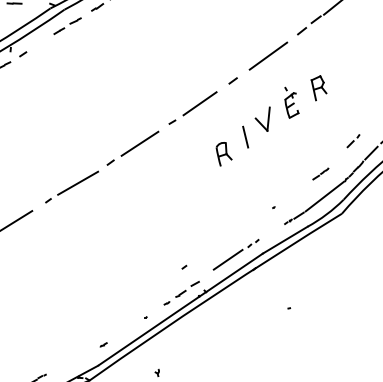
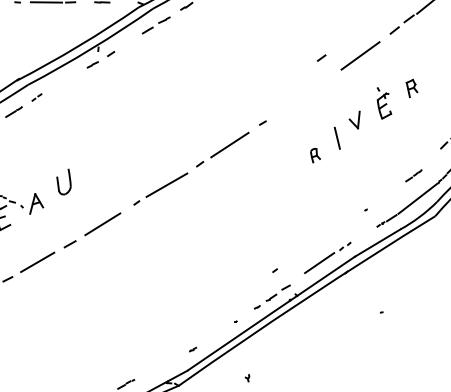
line: (232, 80) -> (321, 57), moved
part: (318, 88) -> (411, 88), size x0.7
line: (199, 103) -> (290, 104), removed
part: (262, 118) -> (354, 119), size x0.7
part: (224, 154) -> (315, 155), size x0.6

